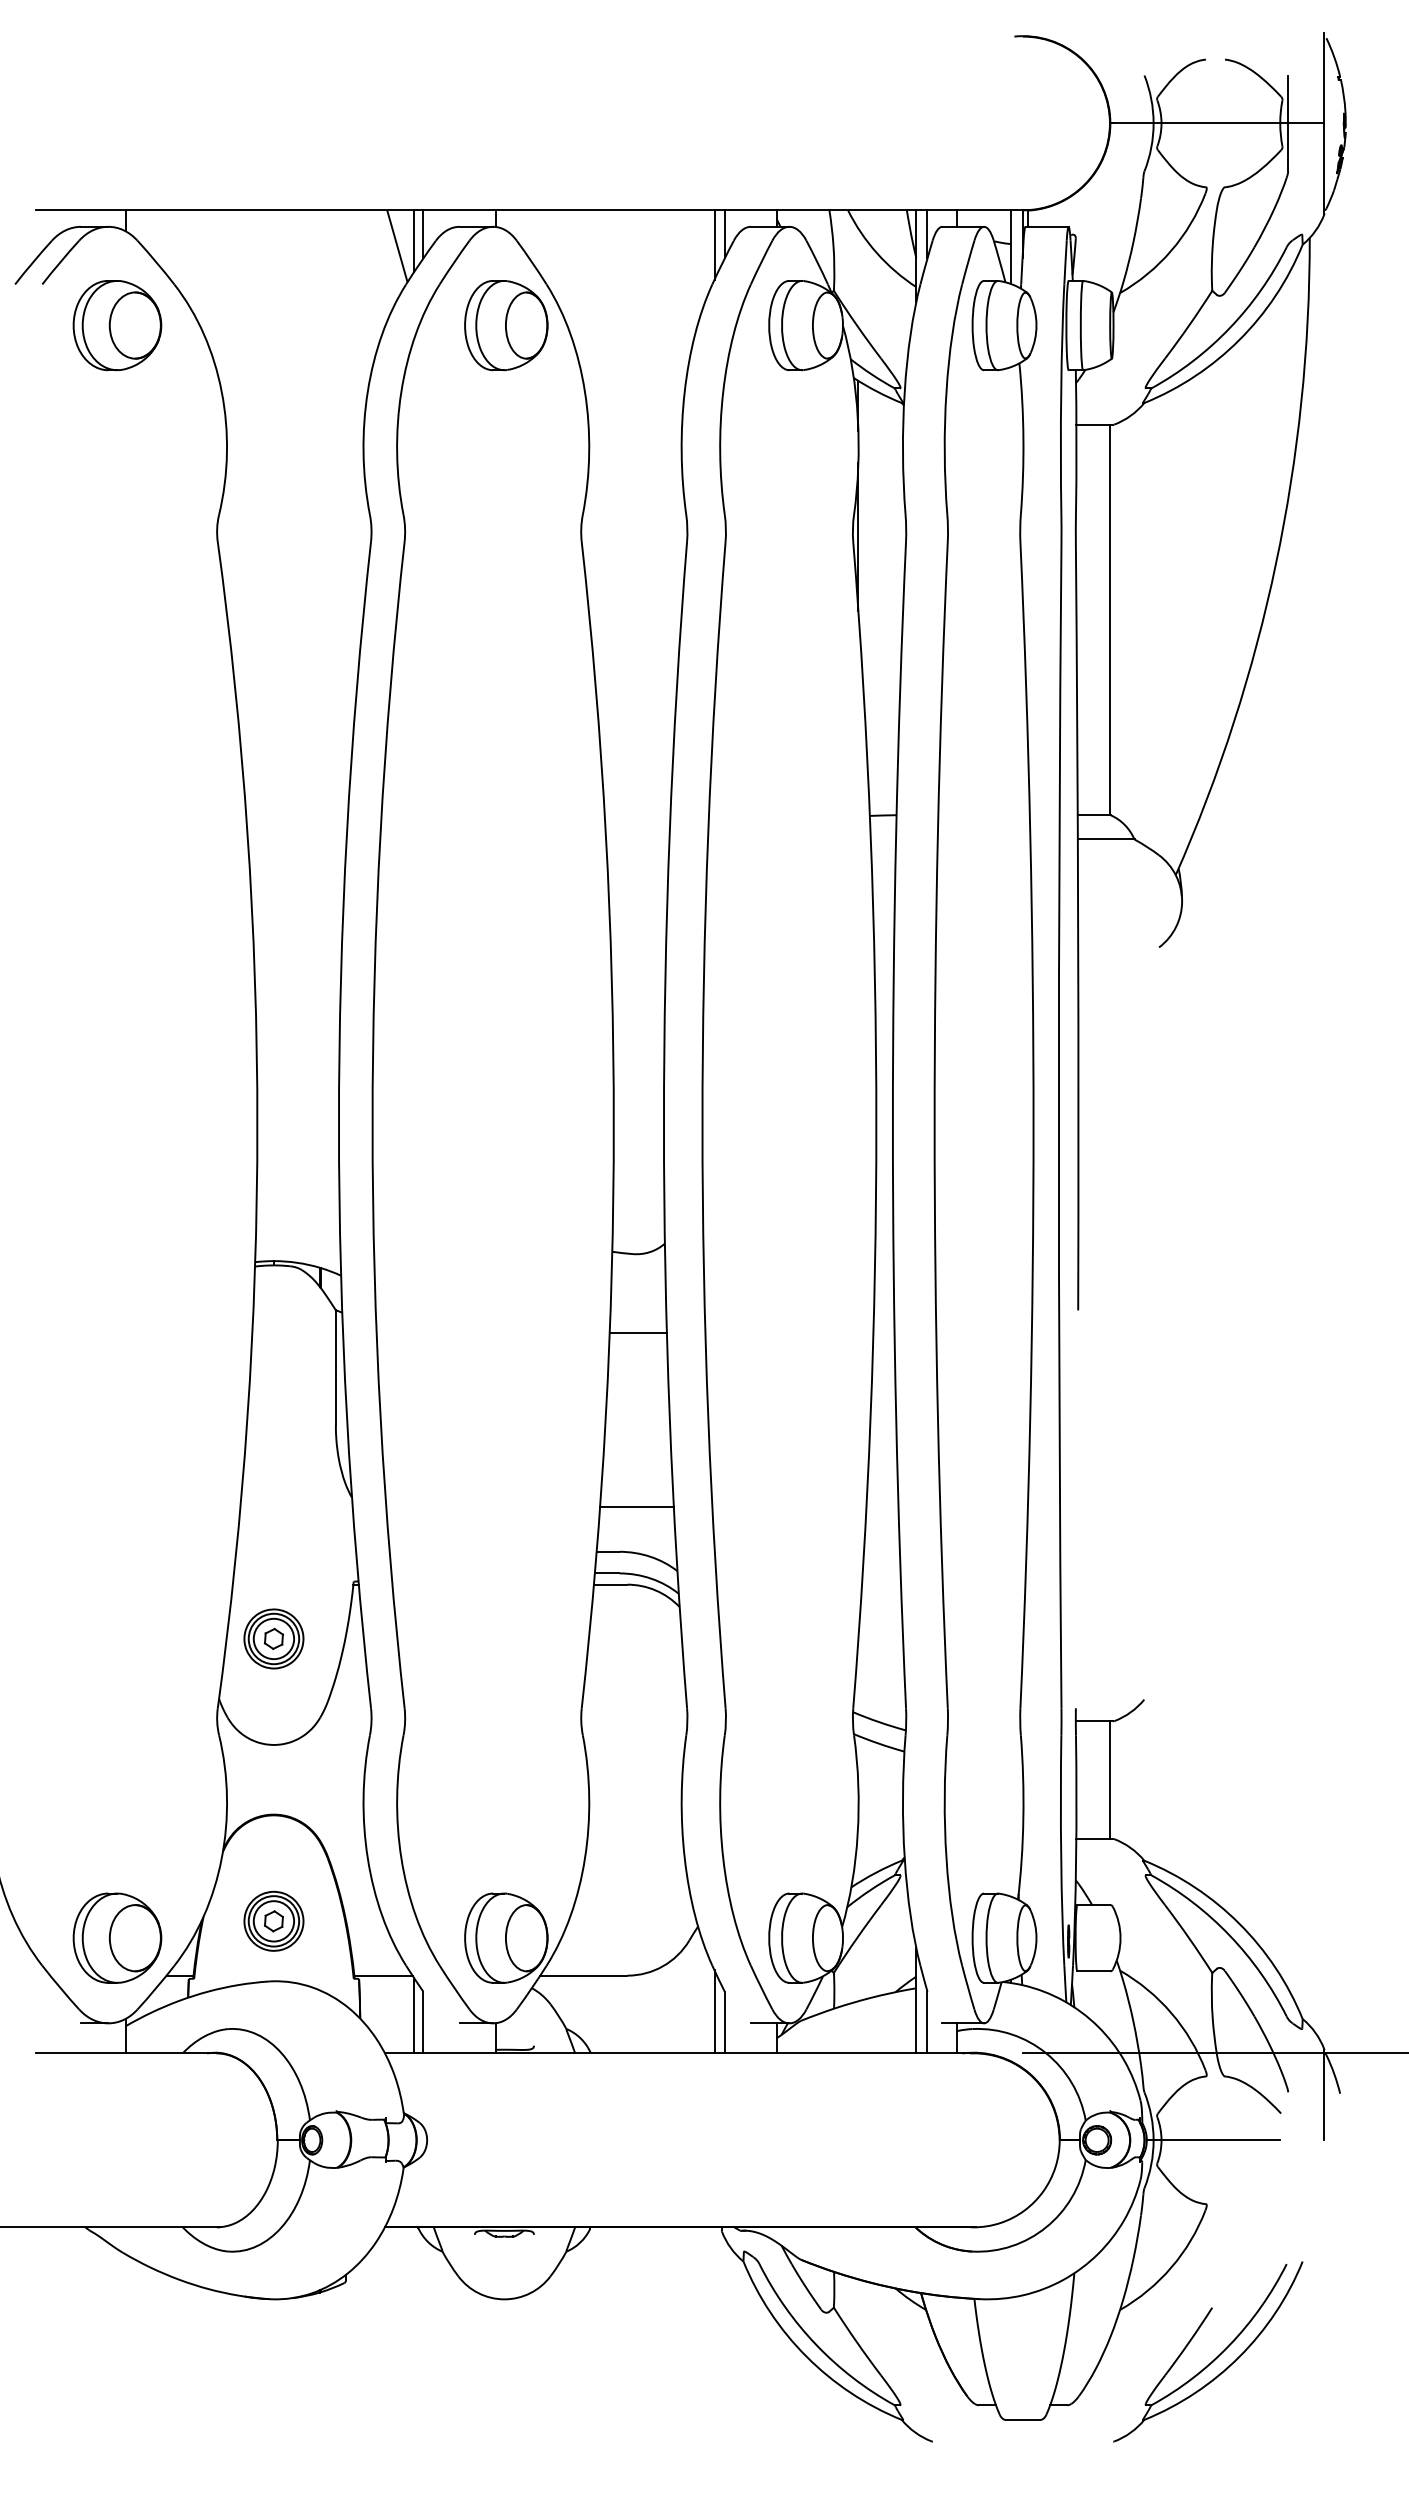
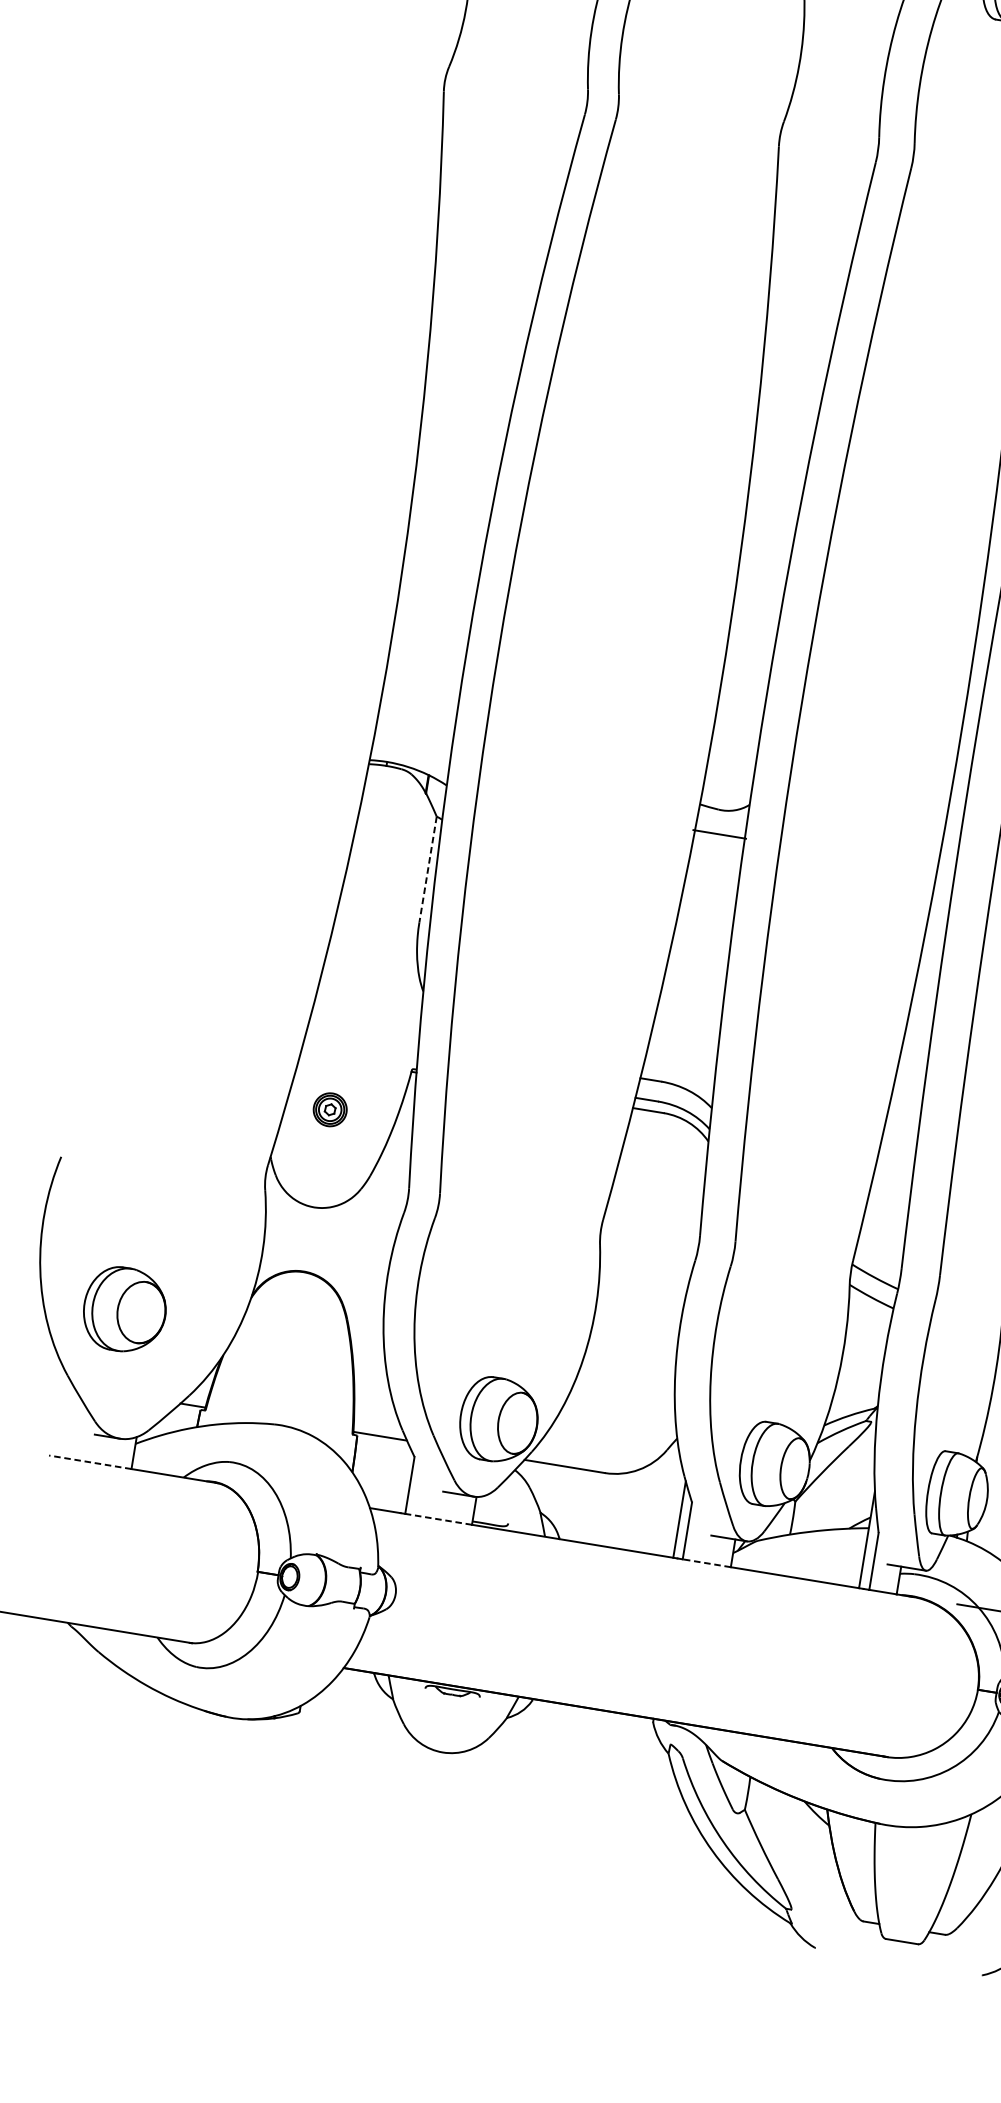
line: (637, 1333) -> (718, 834), moved
line: (335, 1368) -> (427, 870), solid -> dashed
line: (636, 1506) -> (683, 1042), removed
part: (273, 1638) -> (329, 1109), size x0.6
part: (273, 1920) -> (287, 1368), removed
part: (117, 1937) -> (125, 1309), moved
line: (414, 2015) -> (402, 1477), removed
line: (81, 2053) -> (90, 1462), solid -> dashed
line: (459, 2053) -> (438, 1519), solid -> dashed
line: (750, 2053) -> (706, 1563), solid -> dashed

